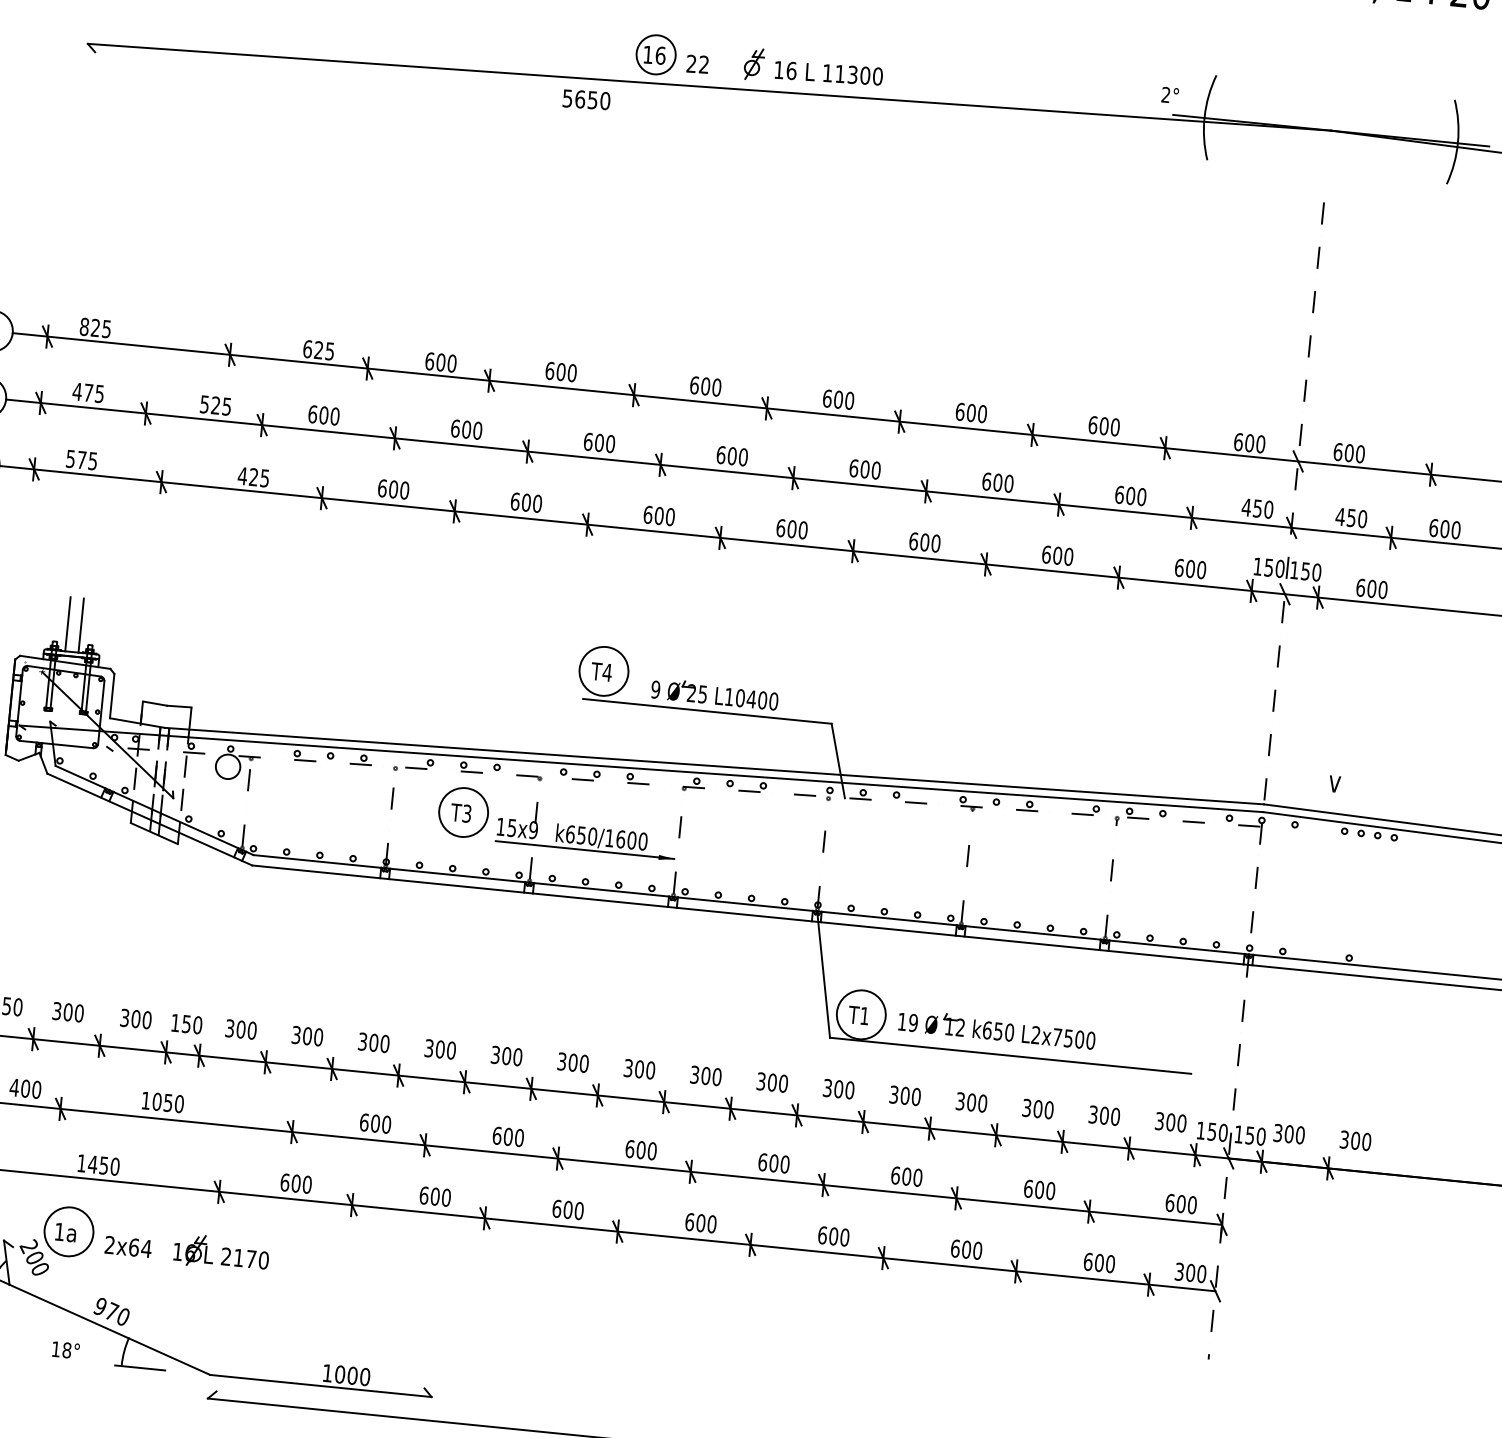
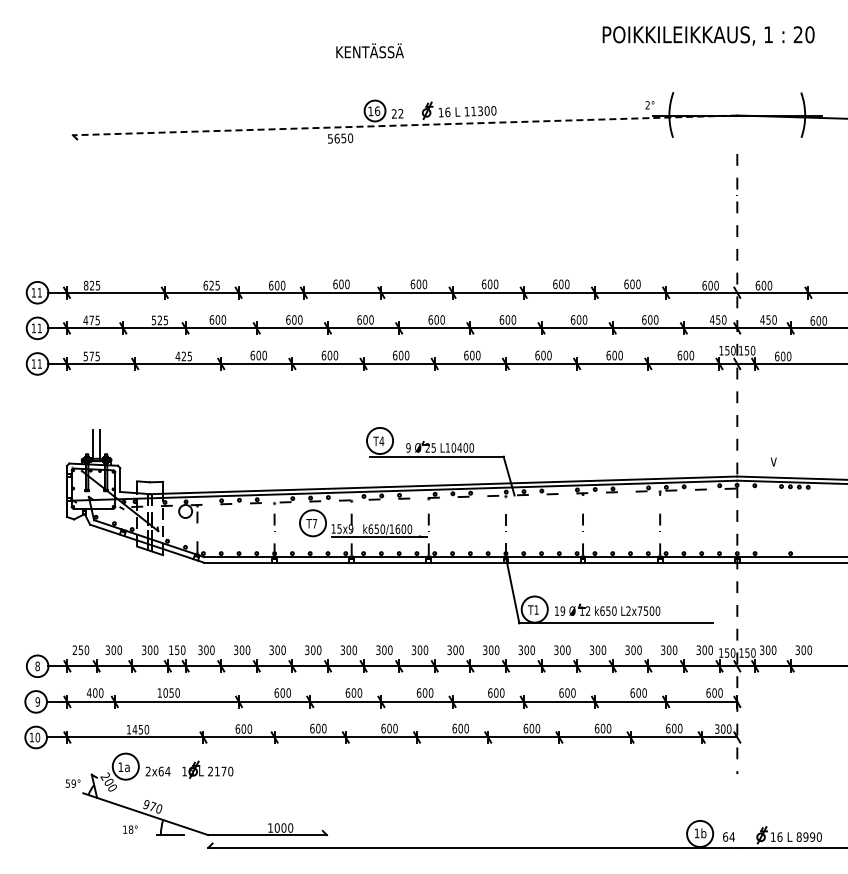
line: (708, 87) -> (404, 125), solid -> dashed
text: (466, 813) -> (314, 523), T3 -> T7

